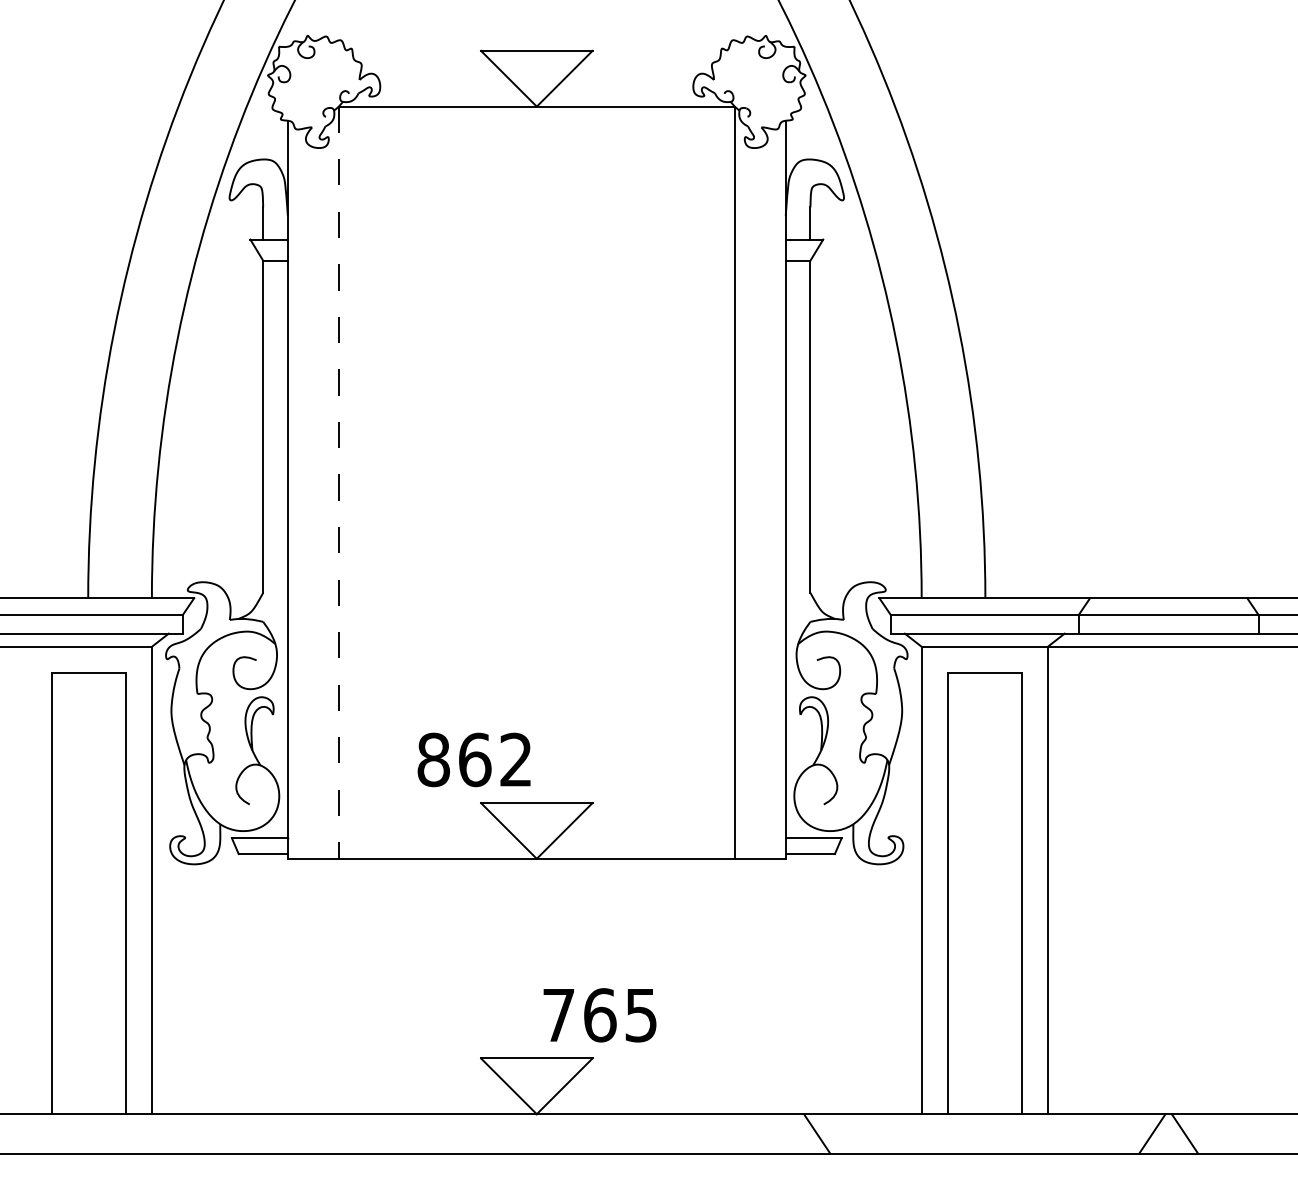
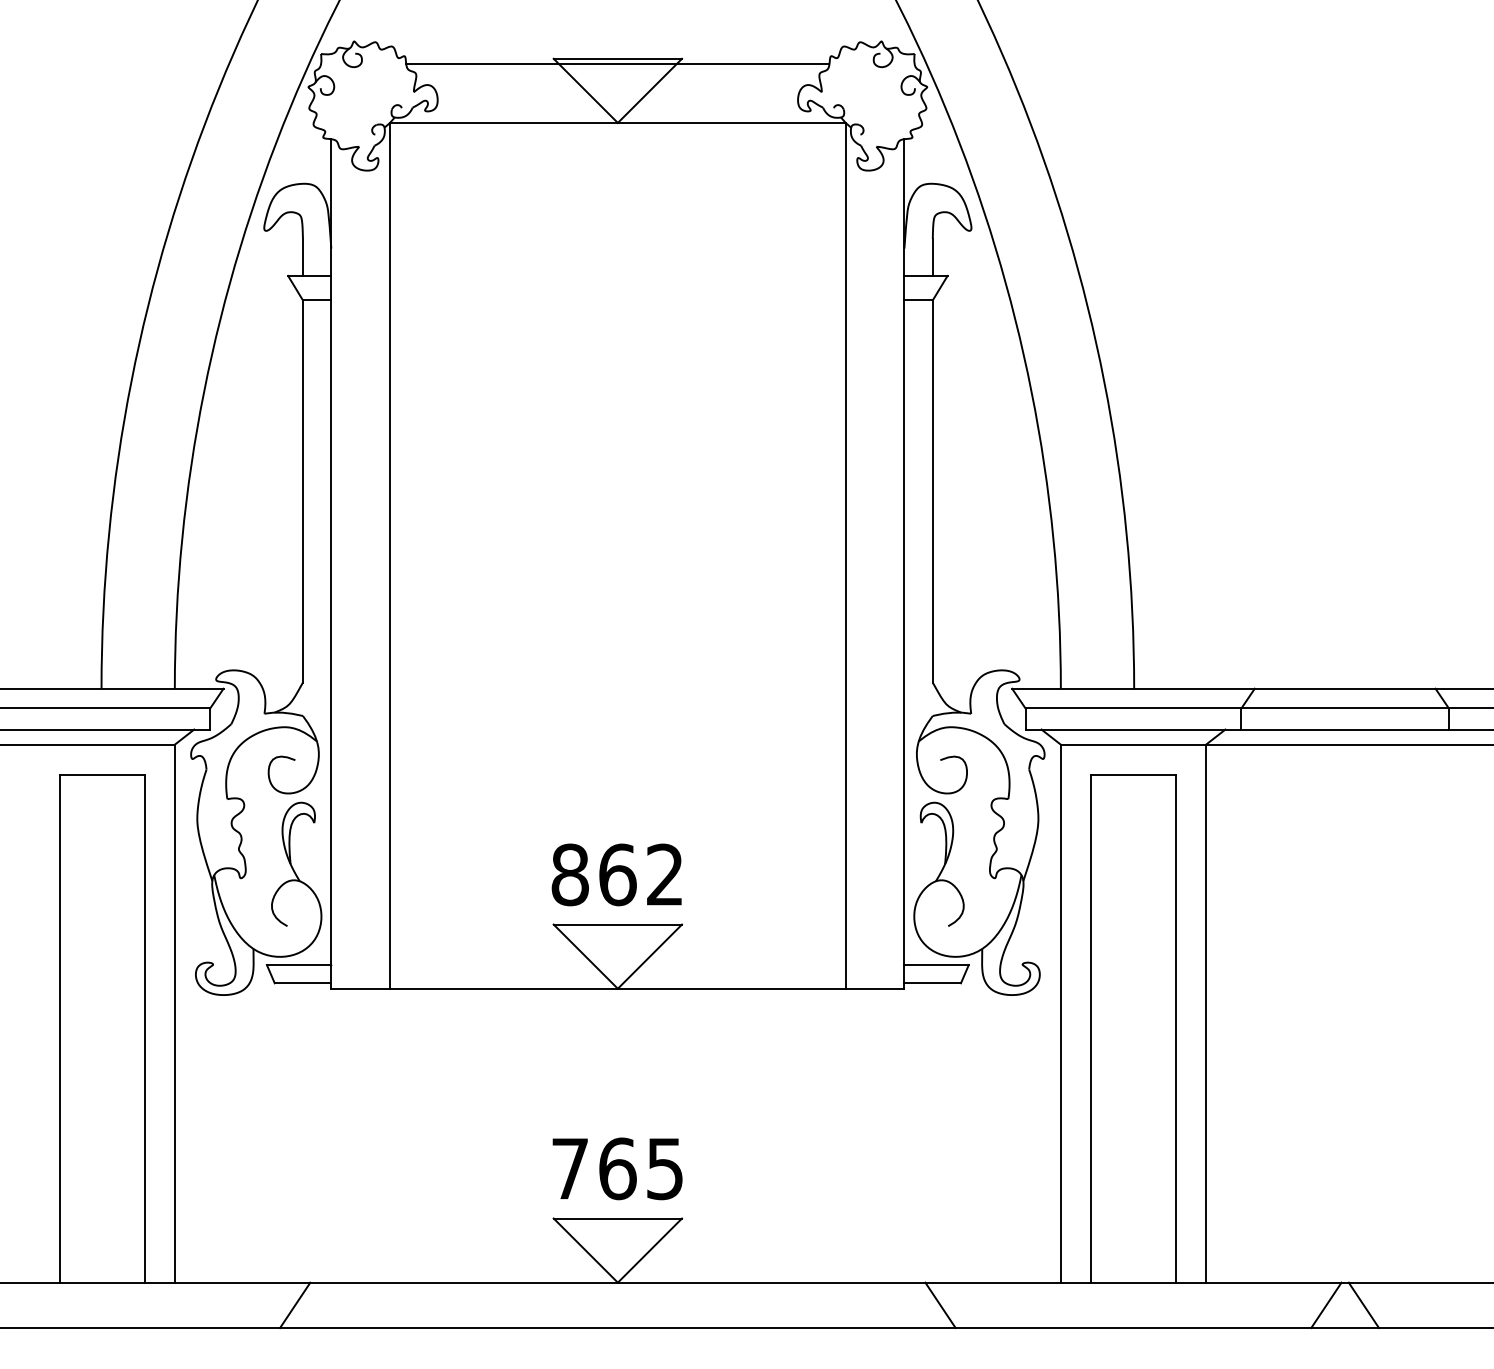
line: (536, 55) -> (617, 64), added
line: (339, 482) -> (390, 555), dashed -> solid
text: (473, 759) -> (616, 874), moved
text: (599, 1014) -> (617, 1168), moved
line: (256, 1134) -> (295, 1305), added

